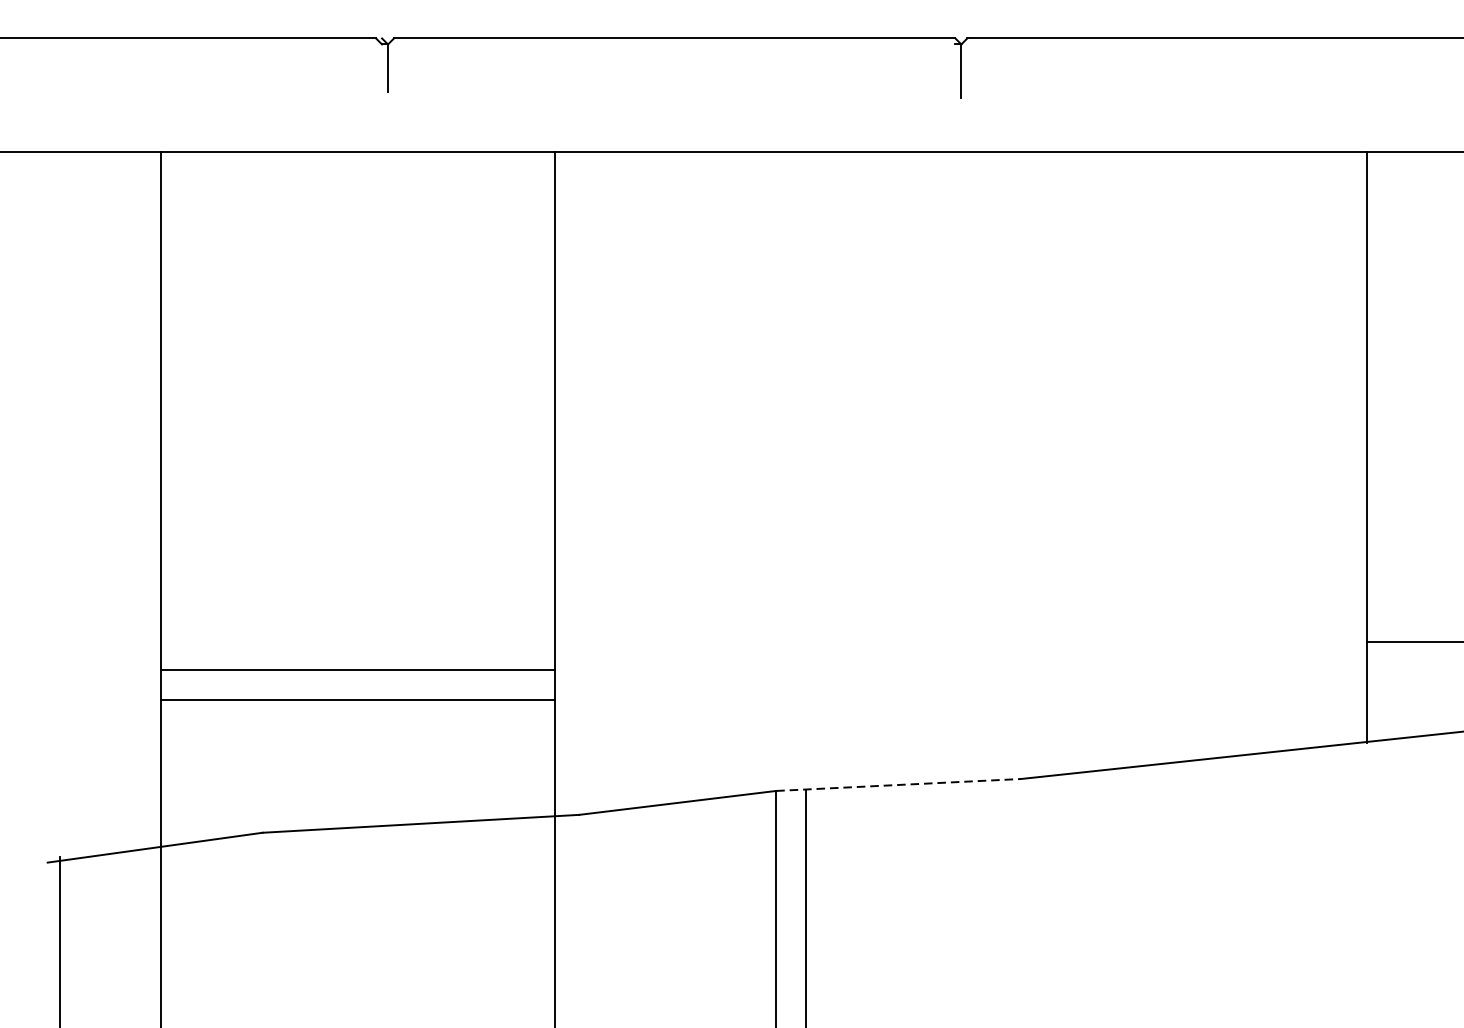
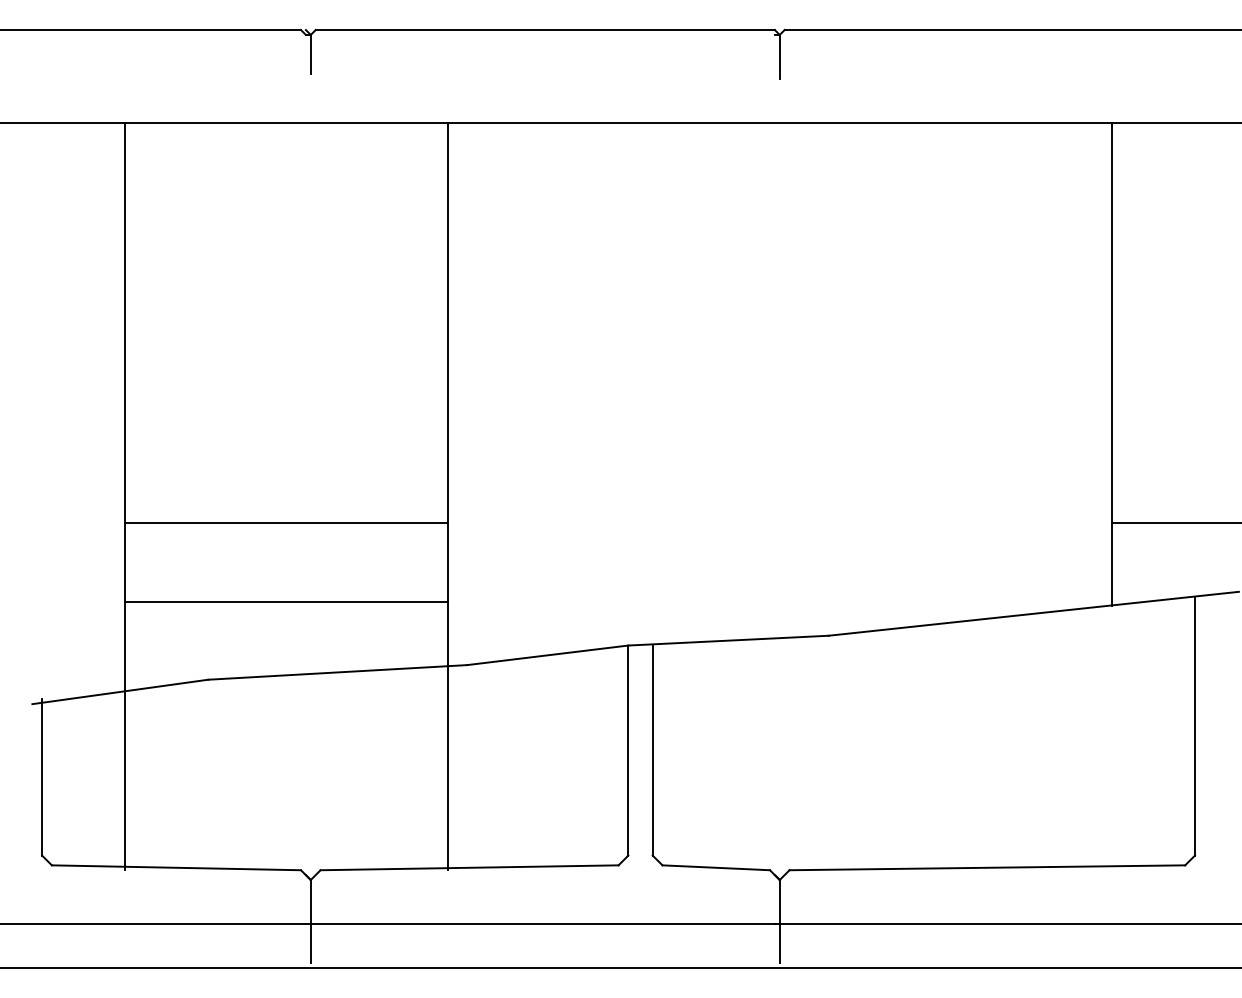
line: (358, 669) -> (286, 601), moved
line: (358, 700) -> (286, 523), moved
line: (898, 784) -> (728, 640), dashed -> solid

